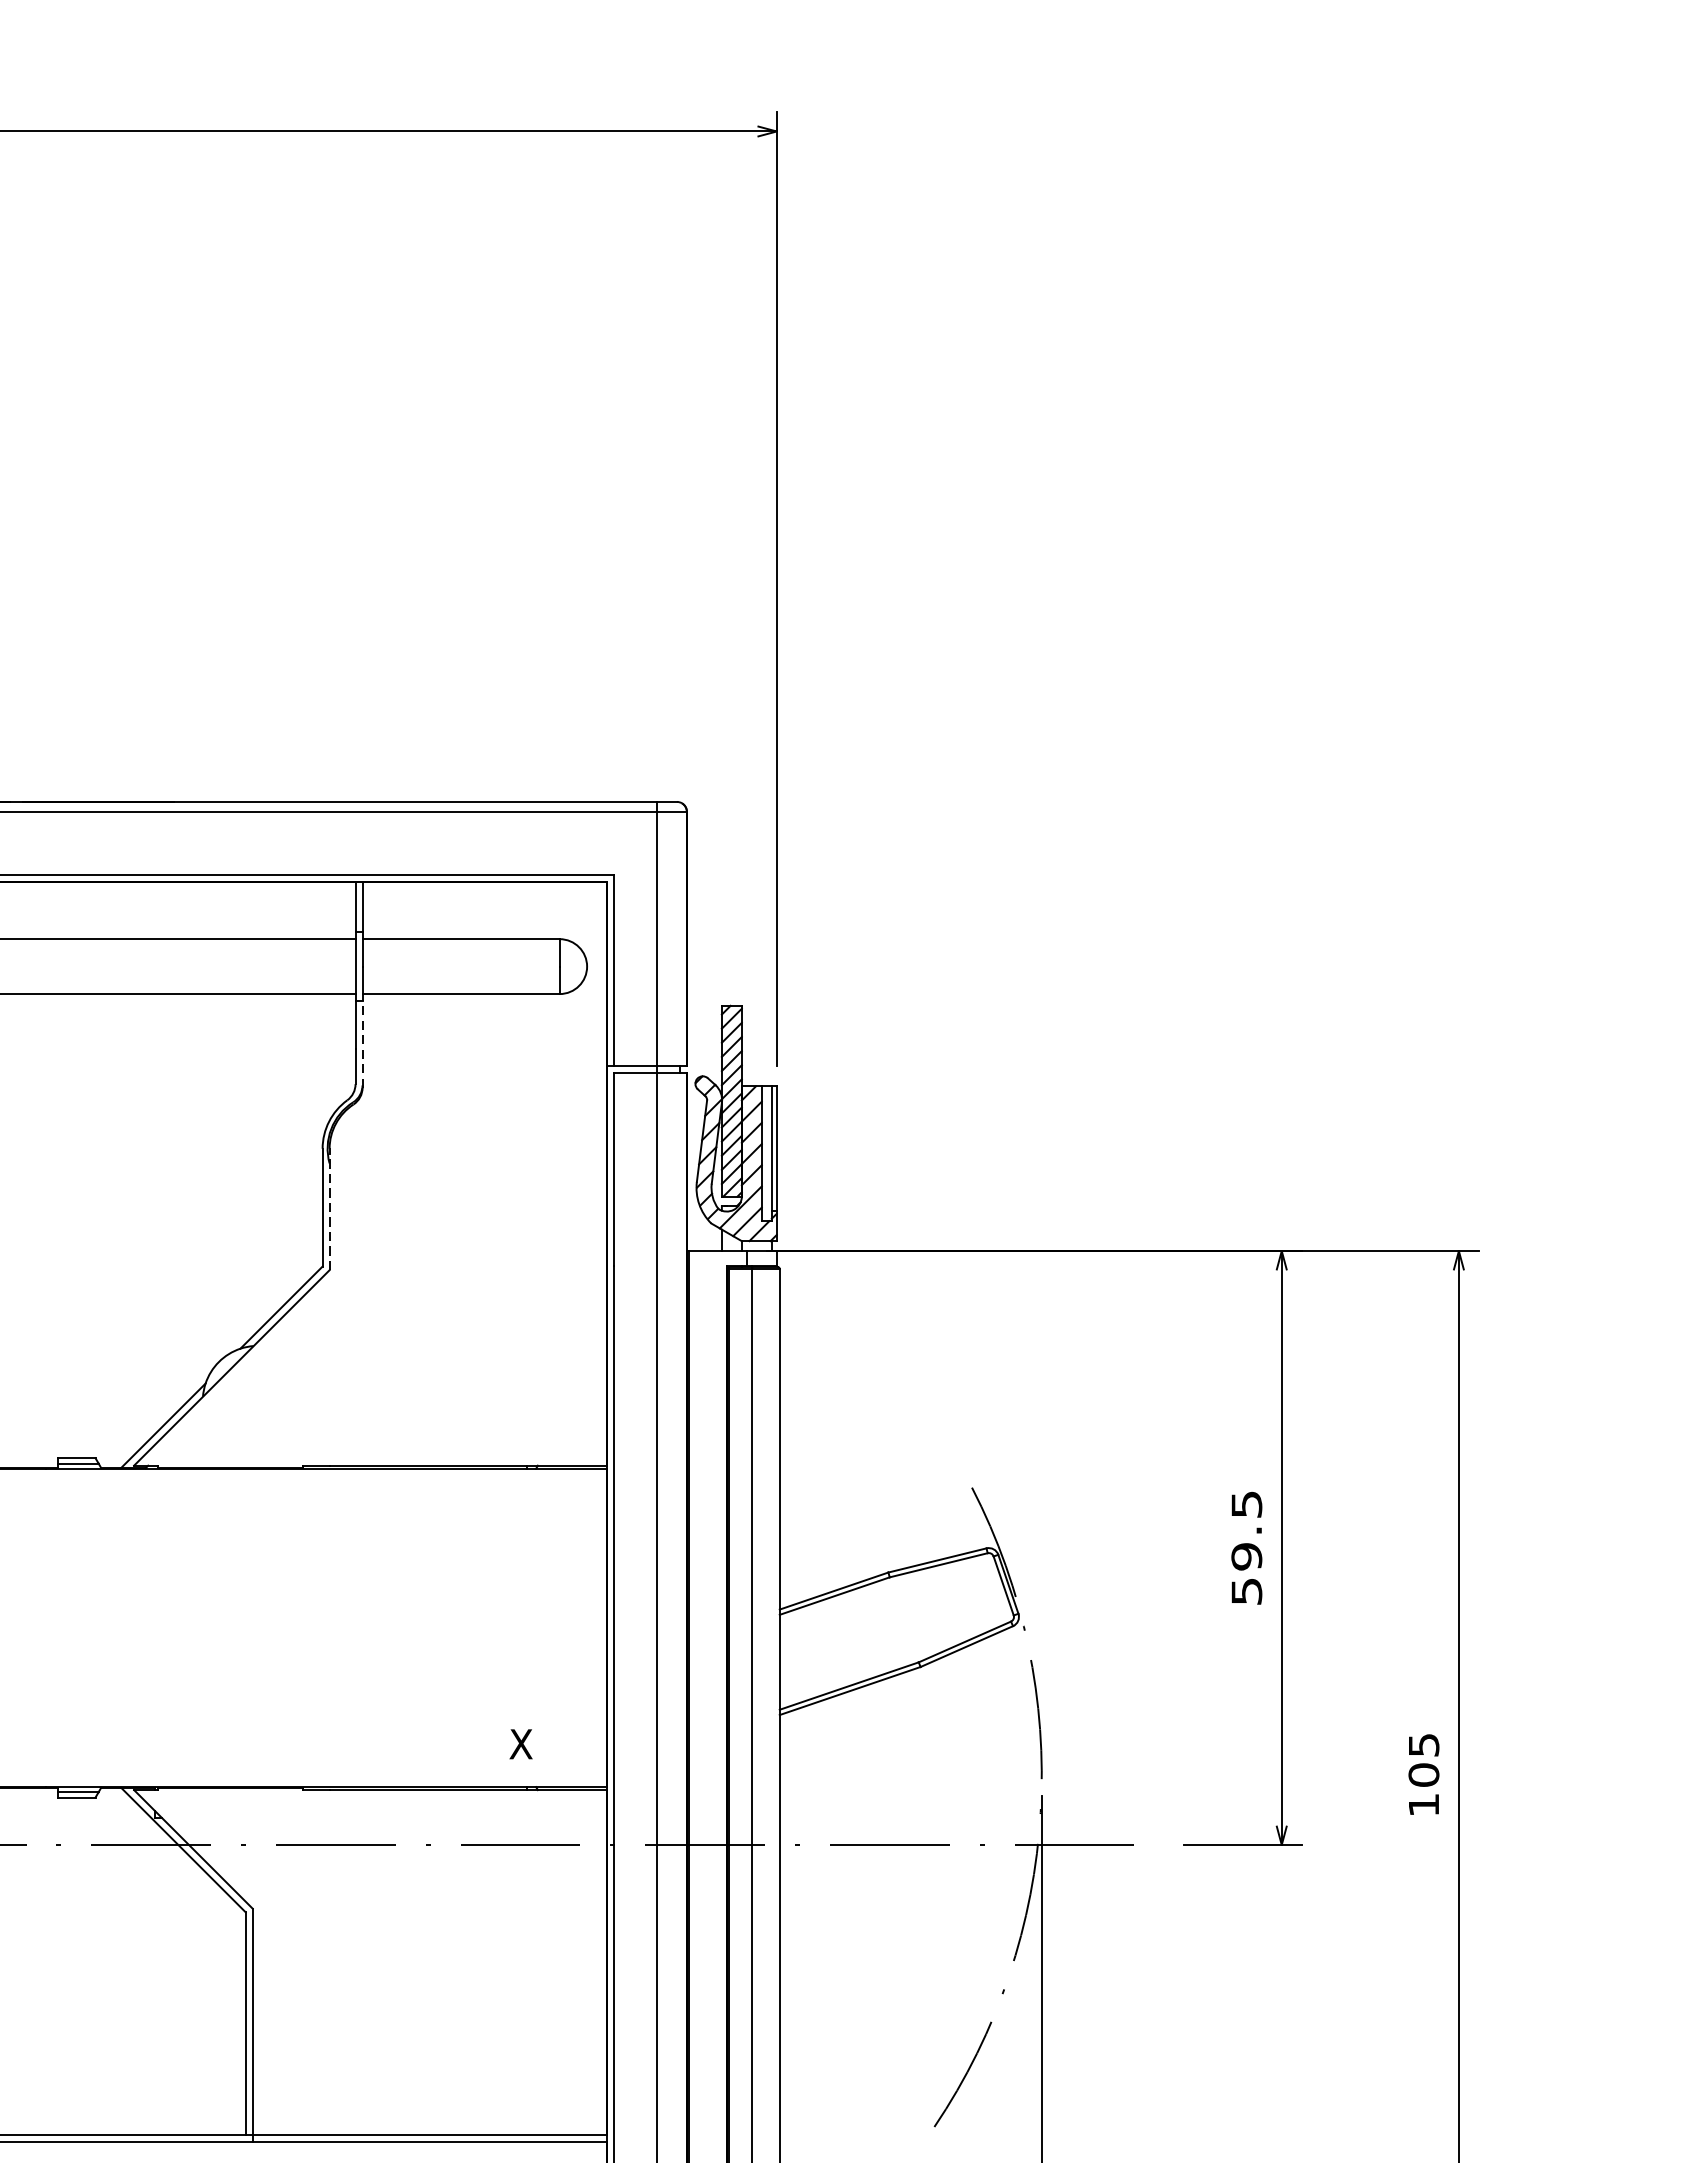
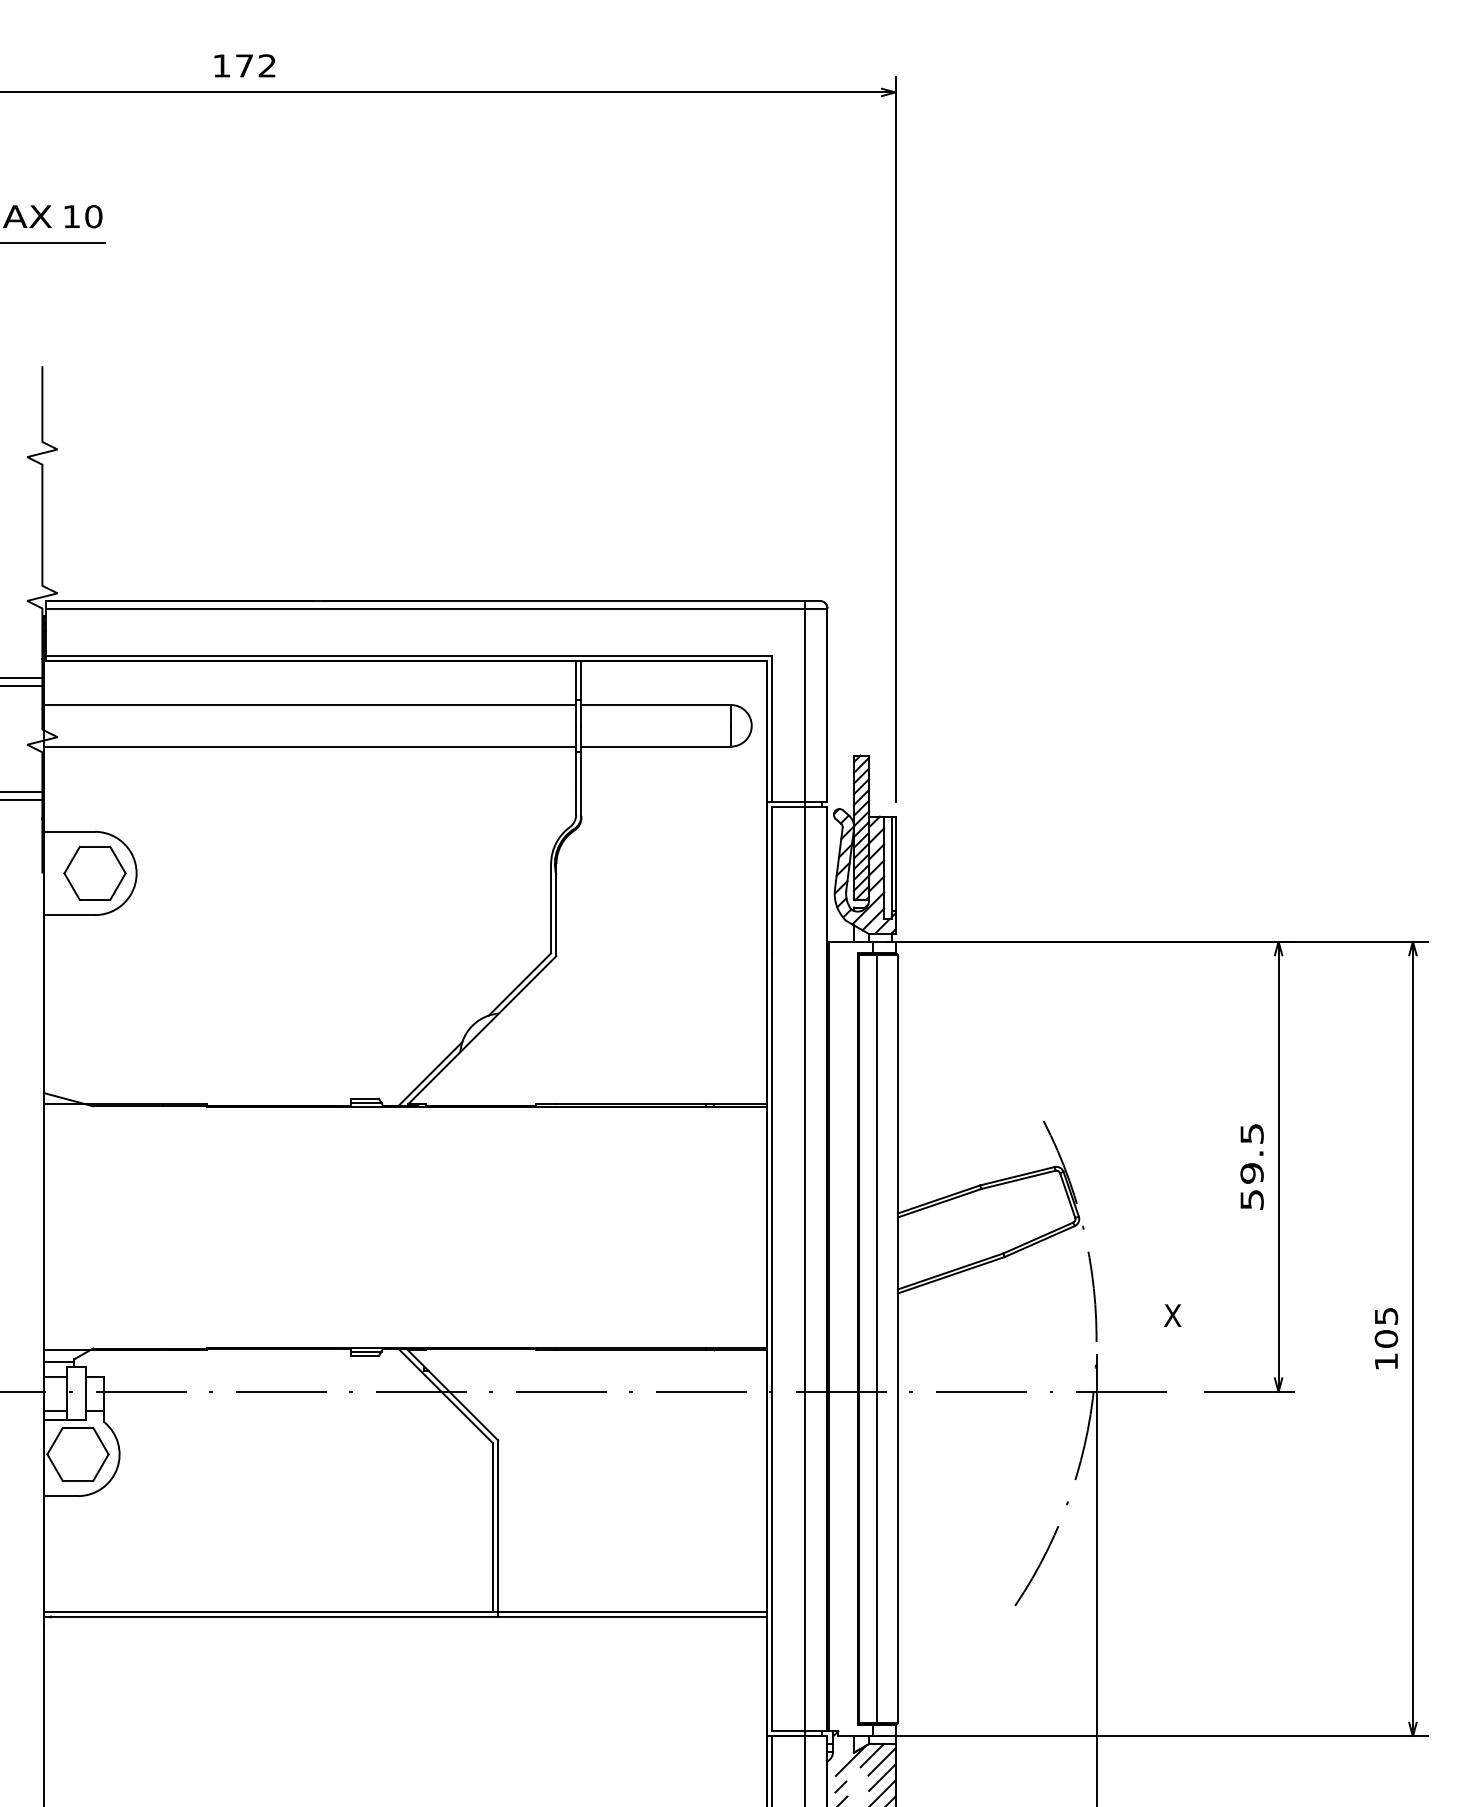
line: (362, 1041) -> (581, 782), dashed -> solid
line: (329, 1211) -> (556, 911), dashed -> solid
text: (520, 1744) -> (1172, 1315), moved

